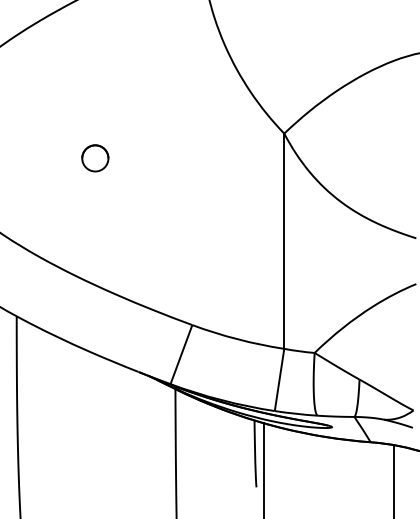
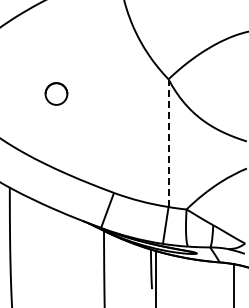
part: (95, 157) -> (56, 93), size x1.4
line: (284, 241) -> (168, 143), solid -> dashed

